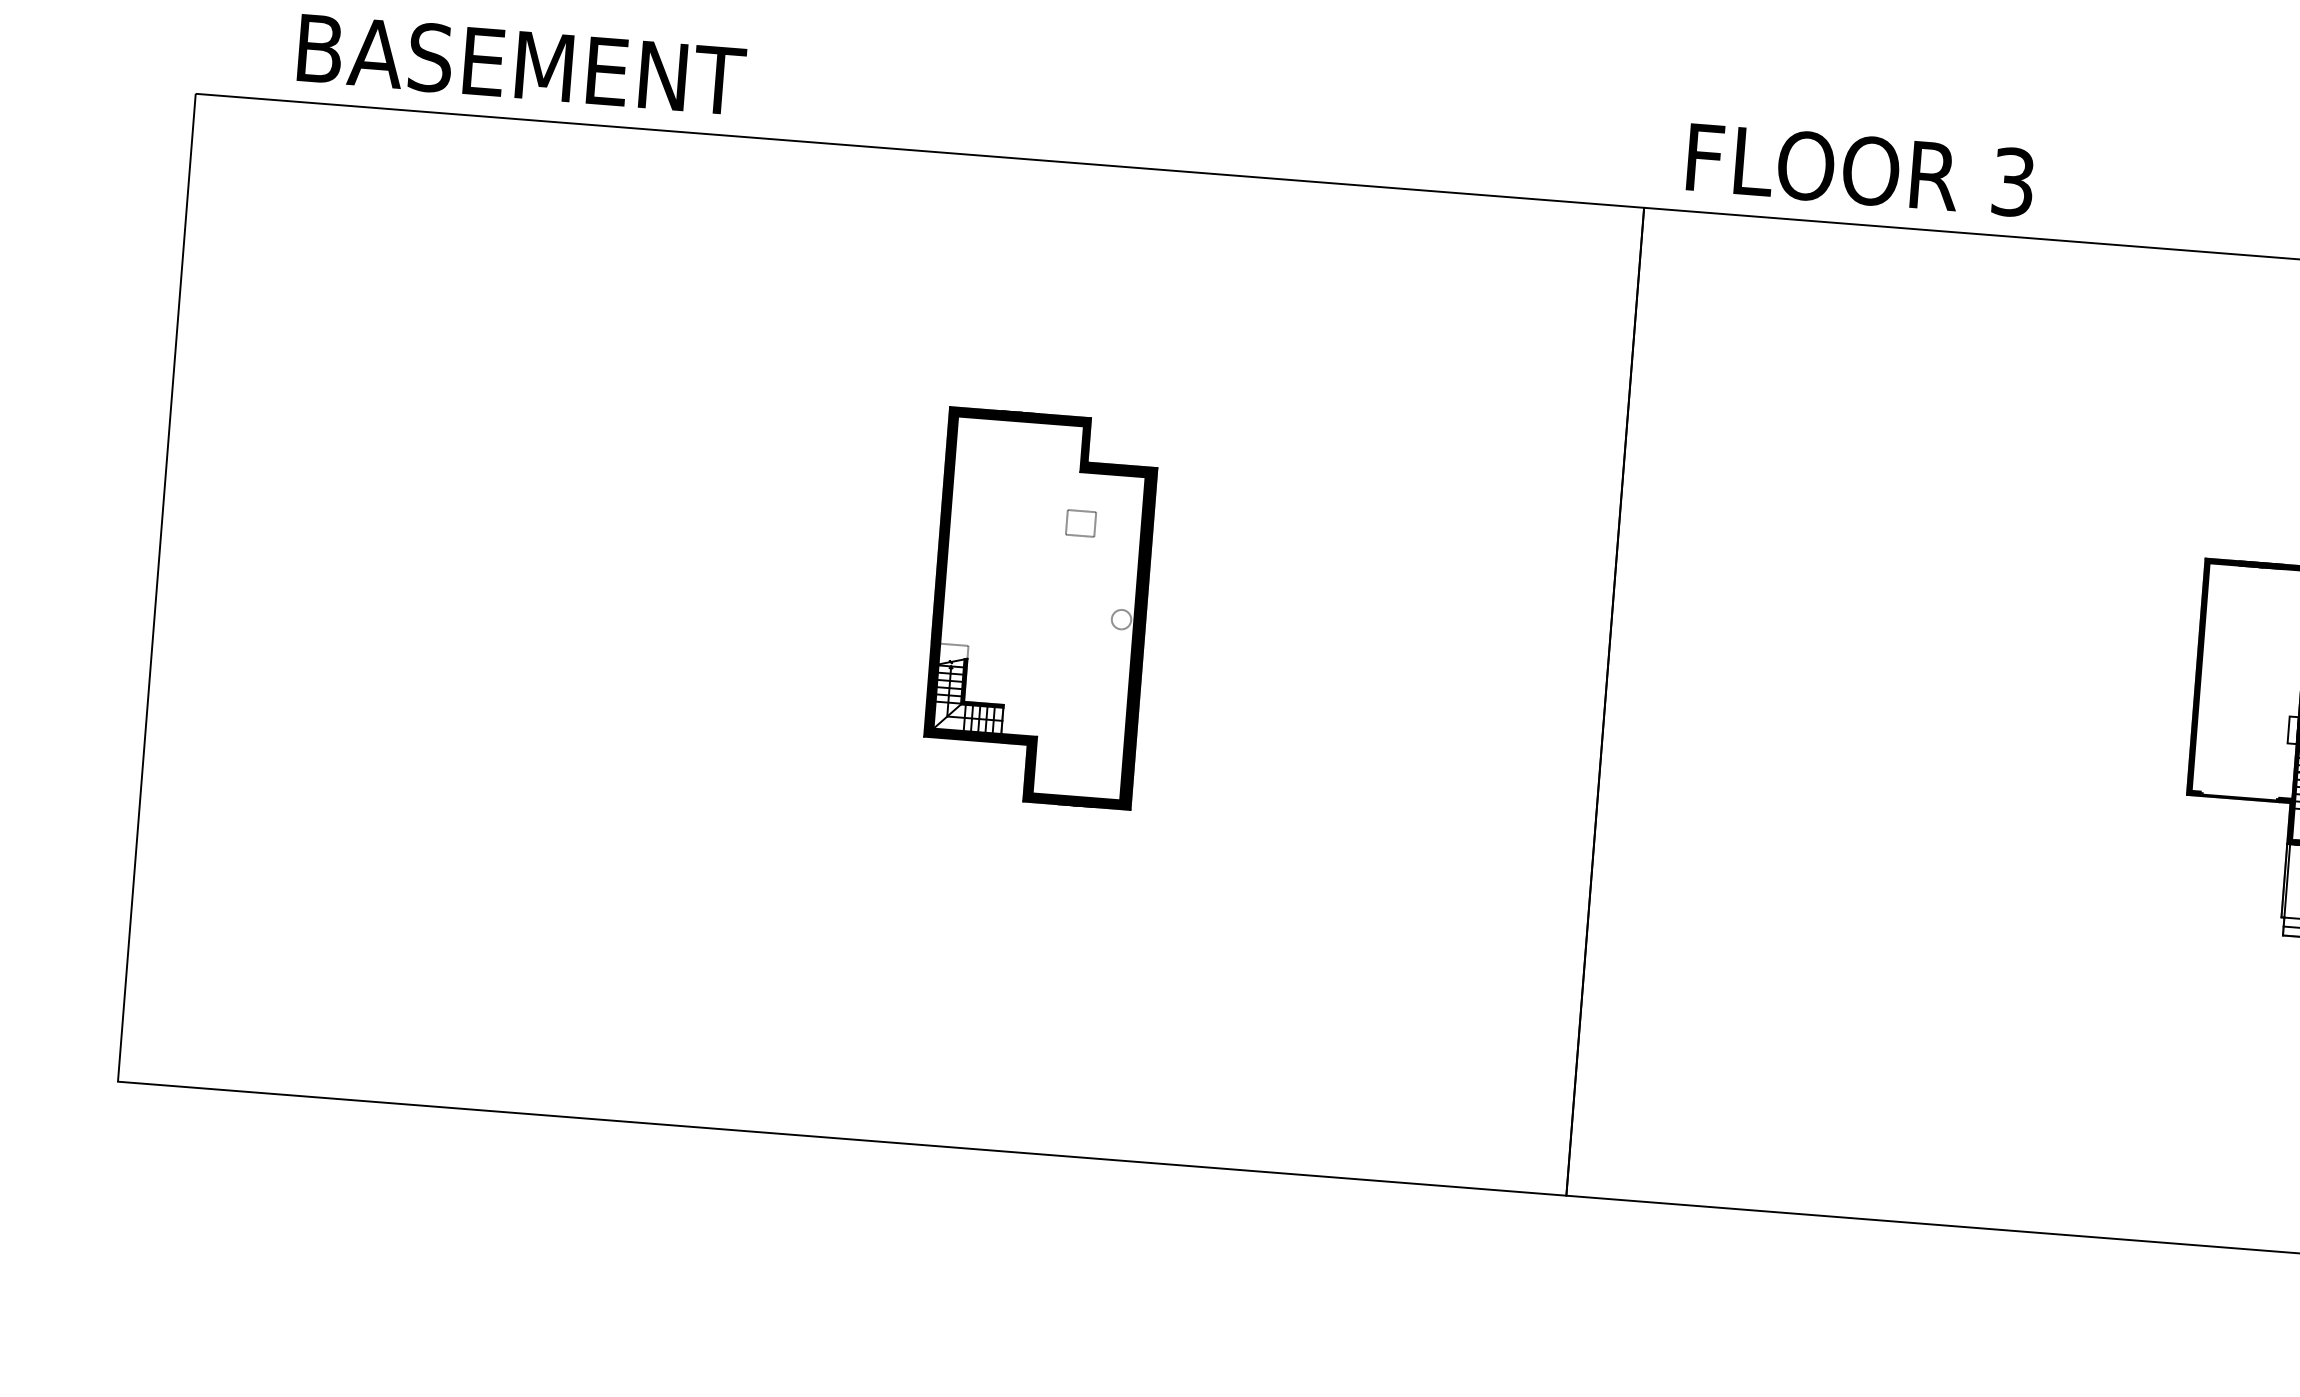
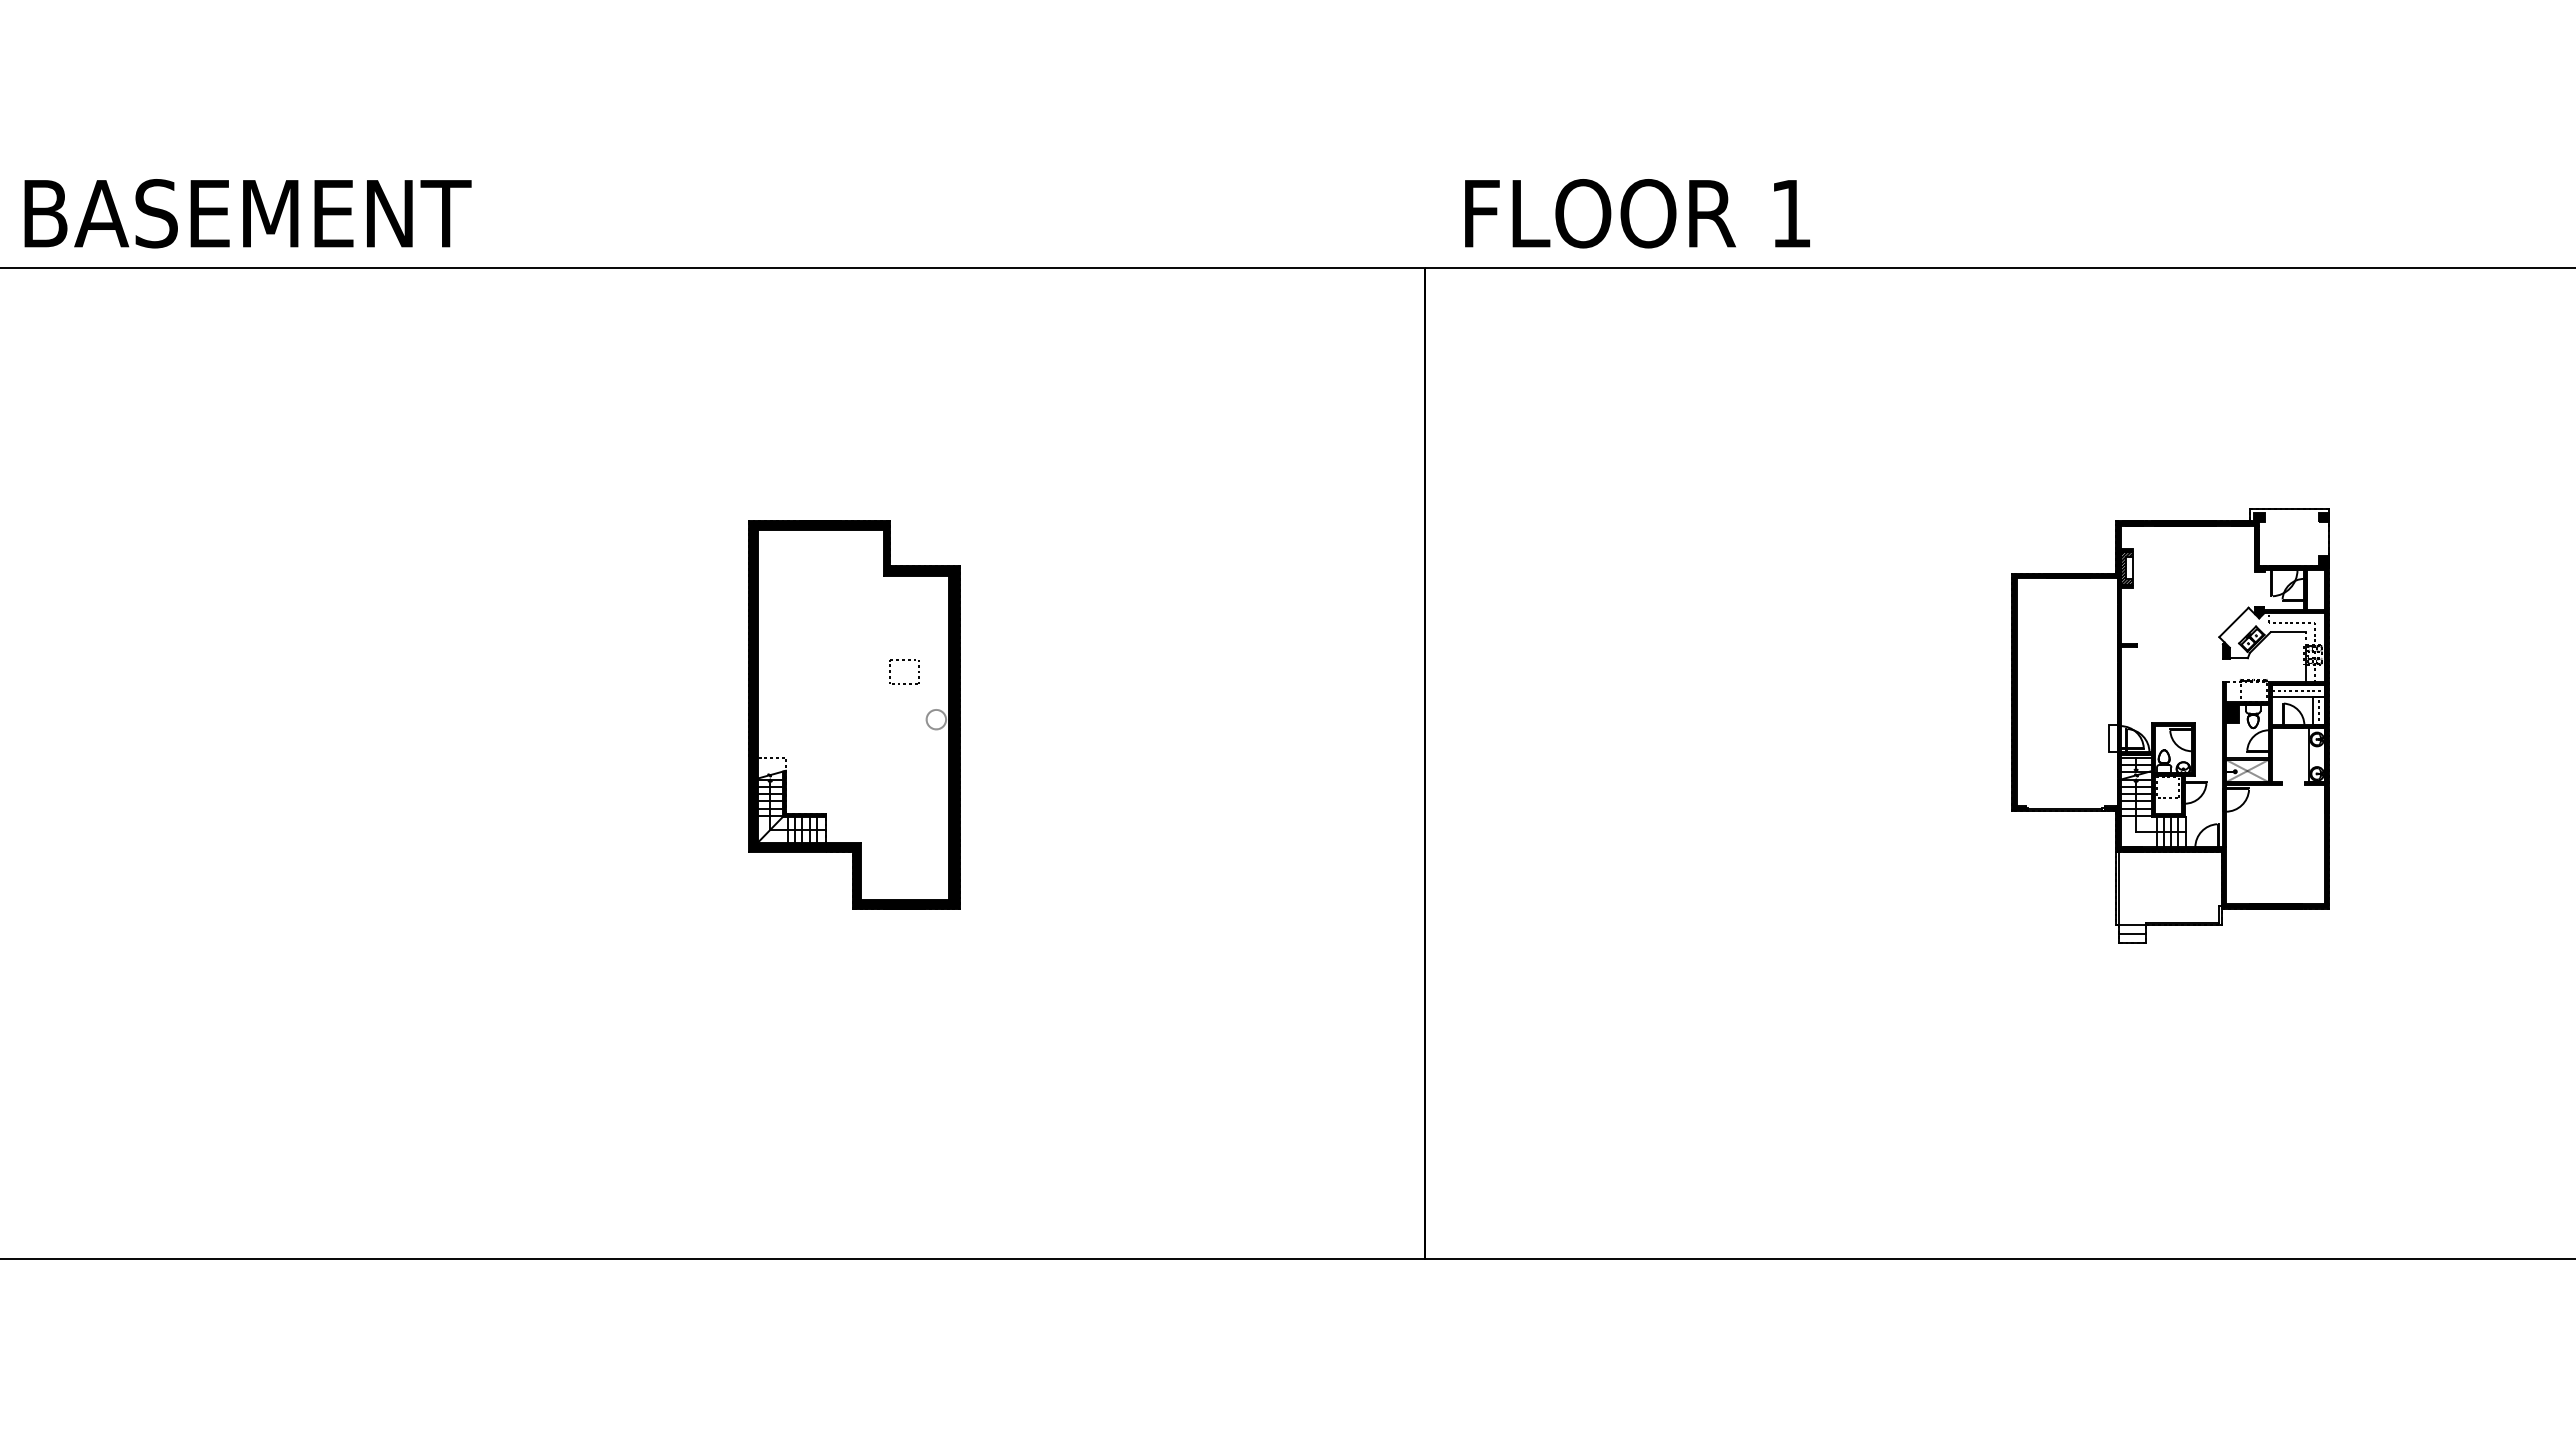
text: (521, 64) -> (247, 213), moved
text: (2012, 182) -> (1790, 213), 3 -> 1
part: (1081, 512) -> (904, 660), moved

